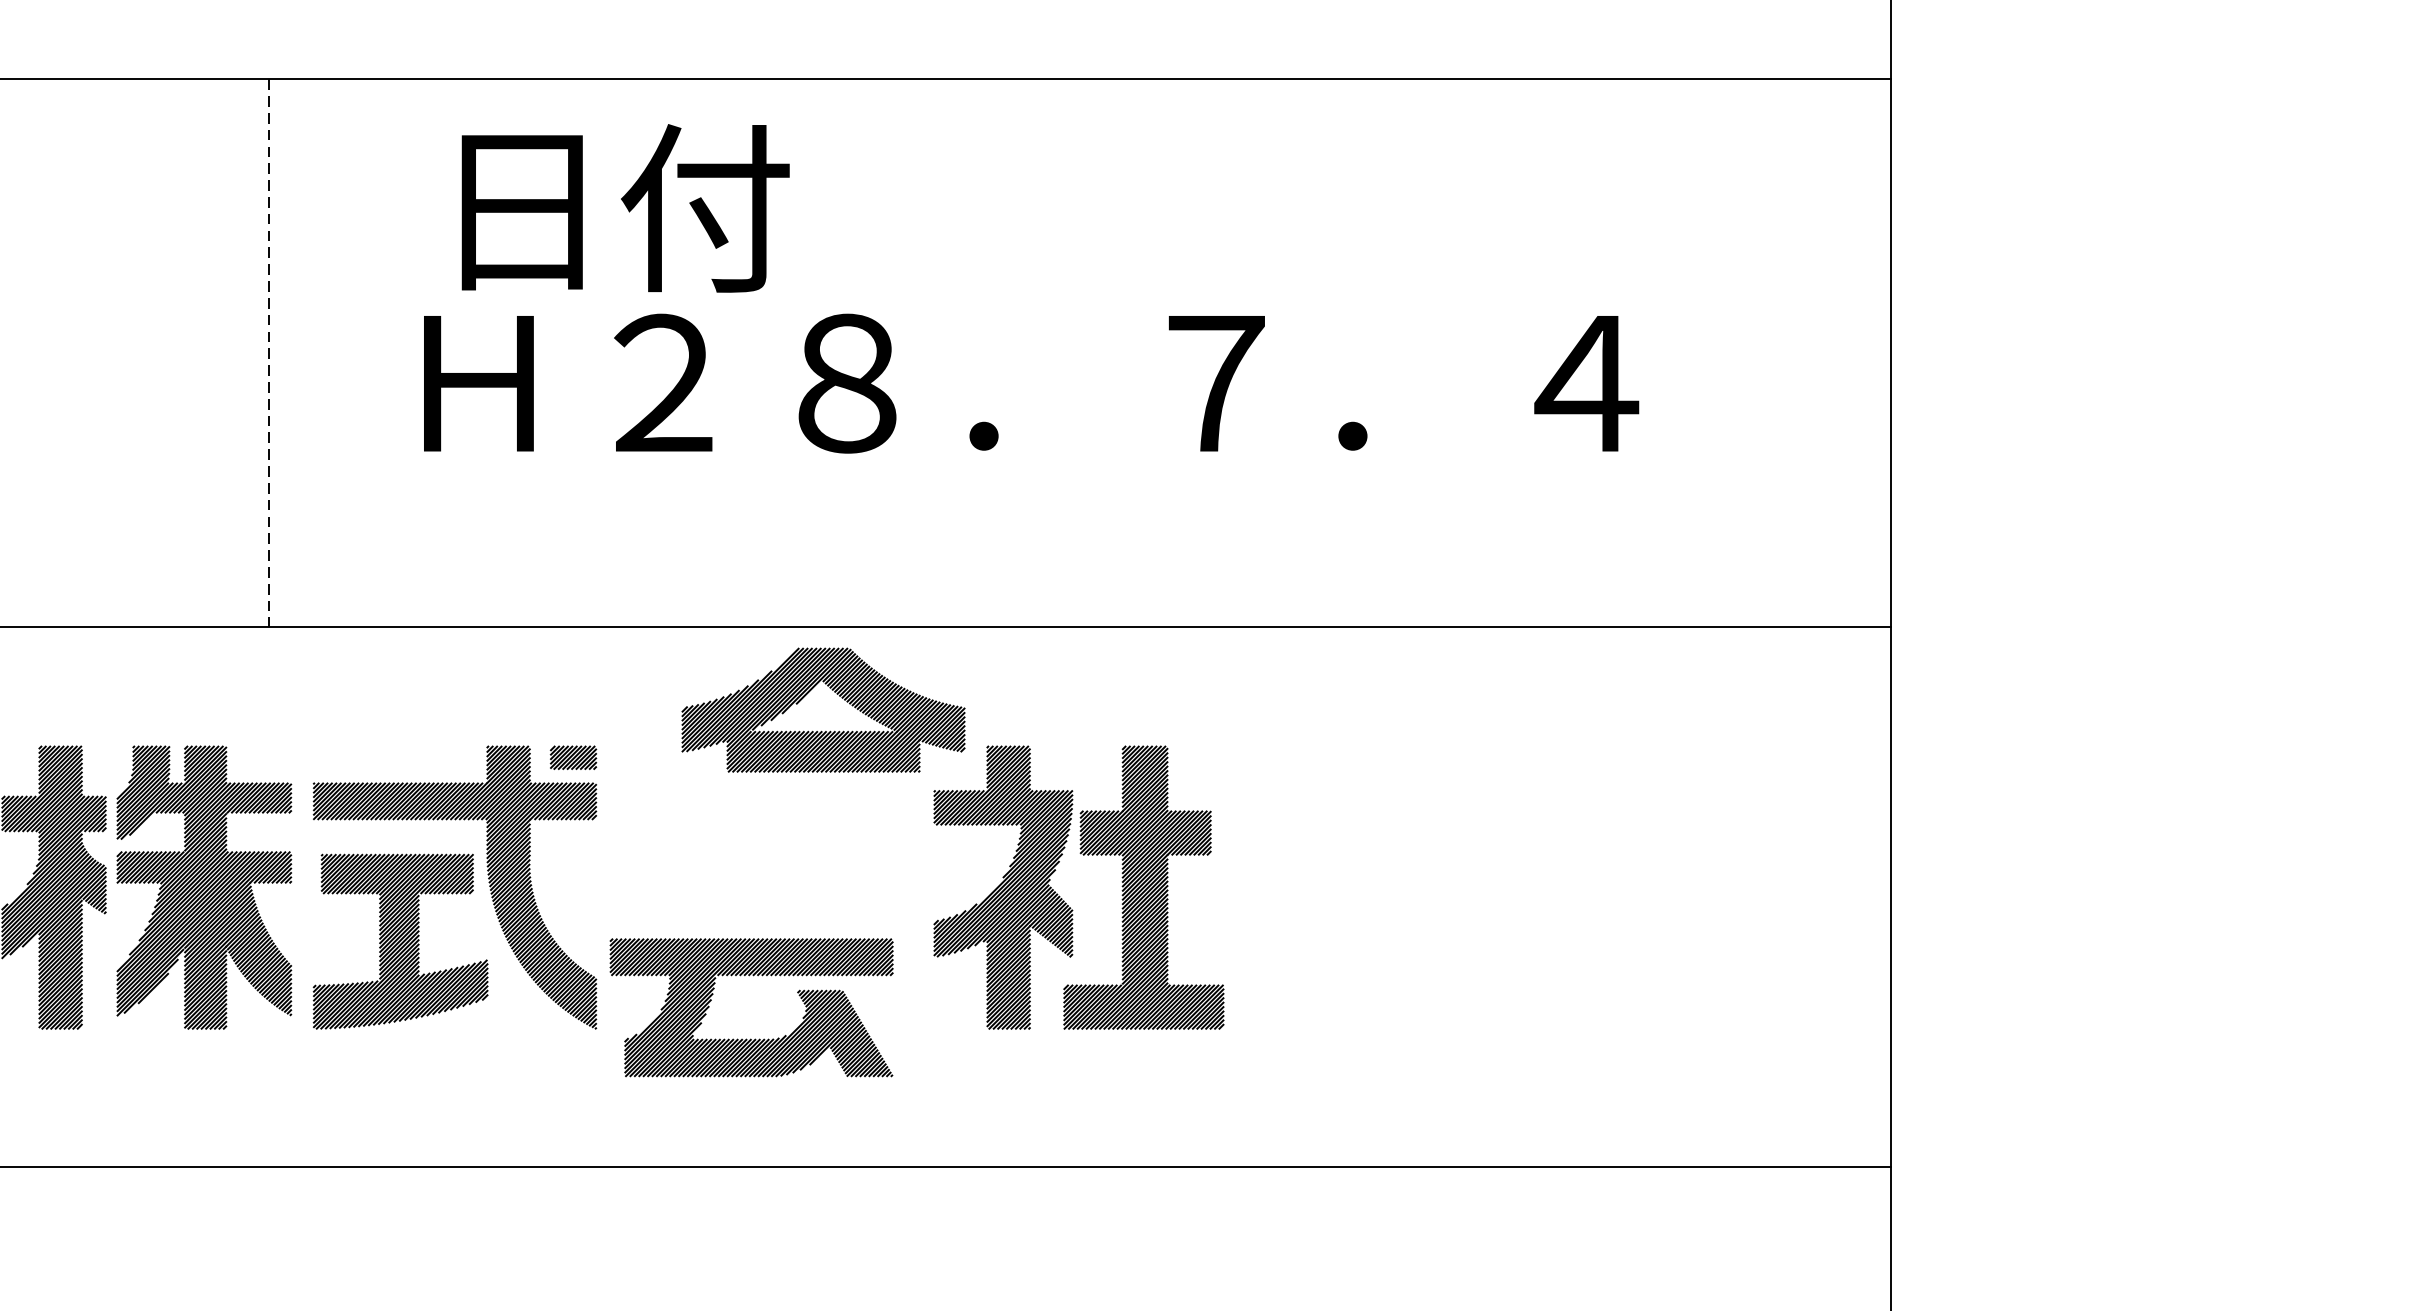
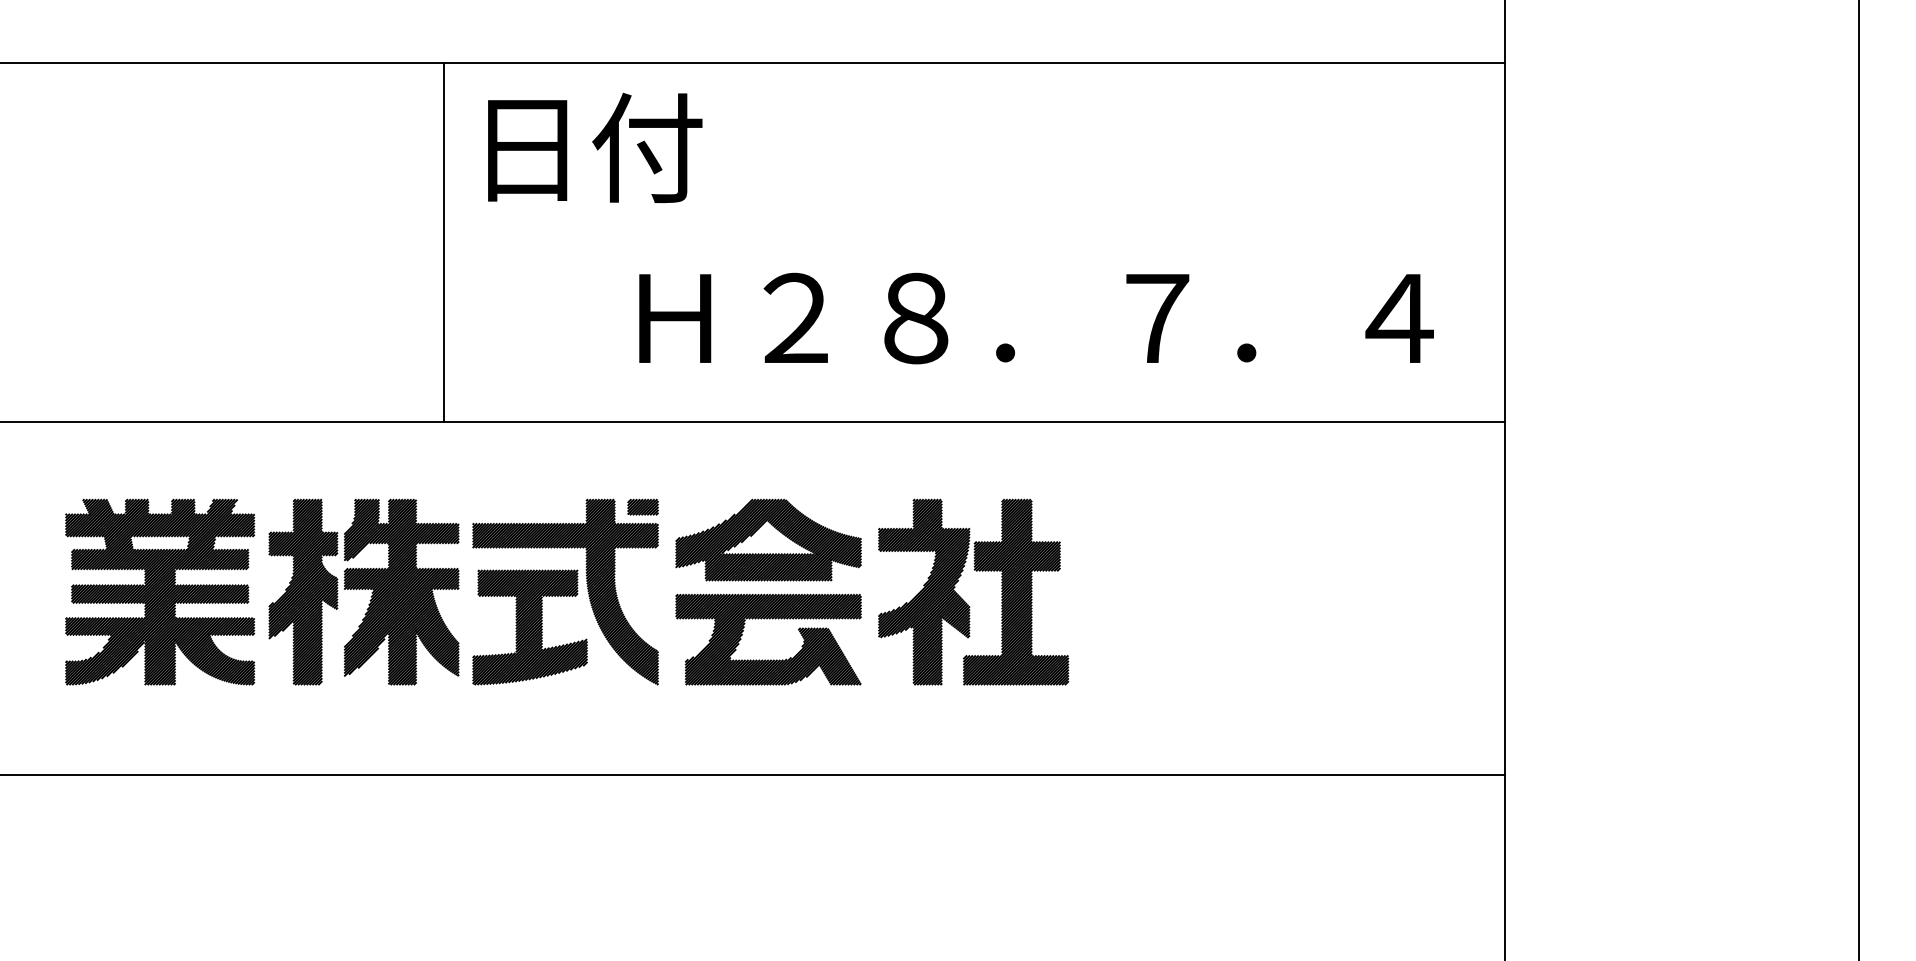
text: (626, 207) -> (595, 147), moved
line: (269, 354) -> (444, 243), dashed -> solid
text: (1031, 383) -> (1036, 318), moved
part: (823, 709) -> (768, 539), moved
part: (751, 1038) -> (768, 659), moved

